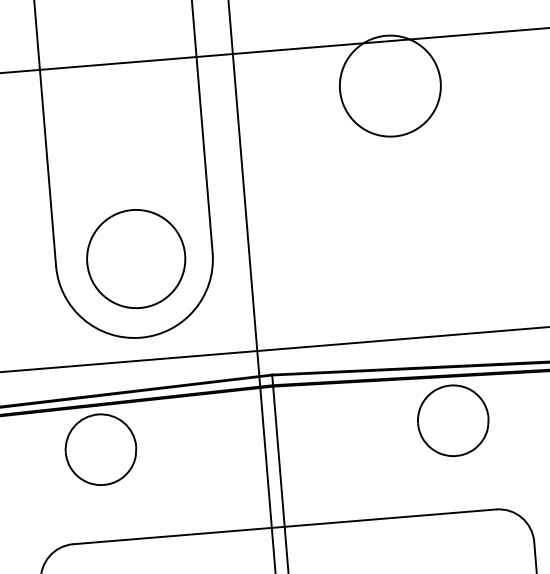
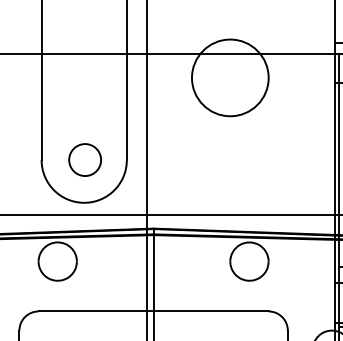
circle: (388, 85) -> (229, 77), size x1.4
circle: (134, 258) -> (84, 159), size x0.6

